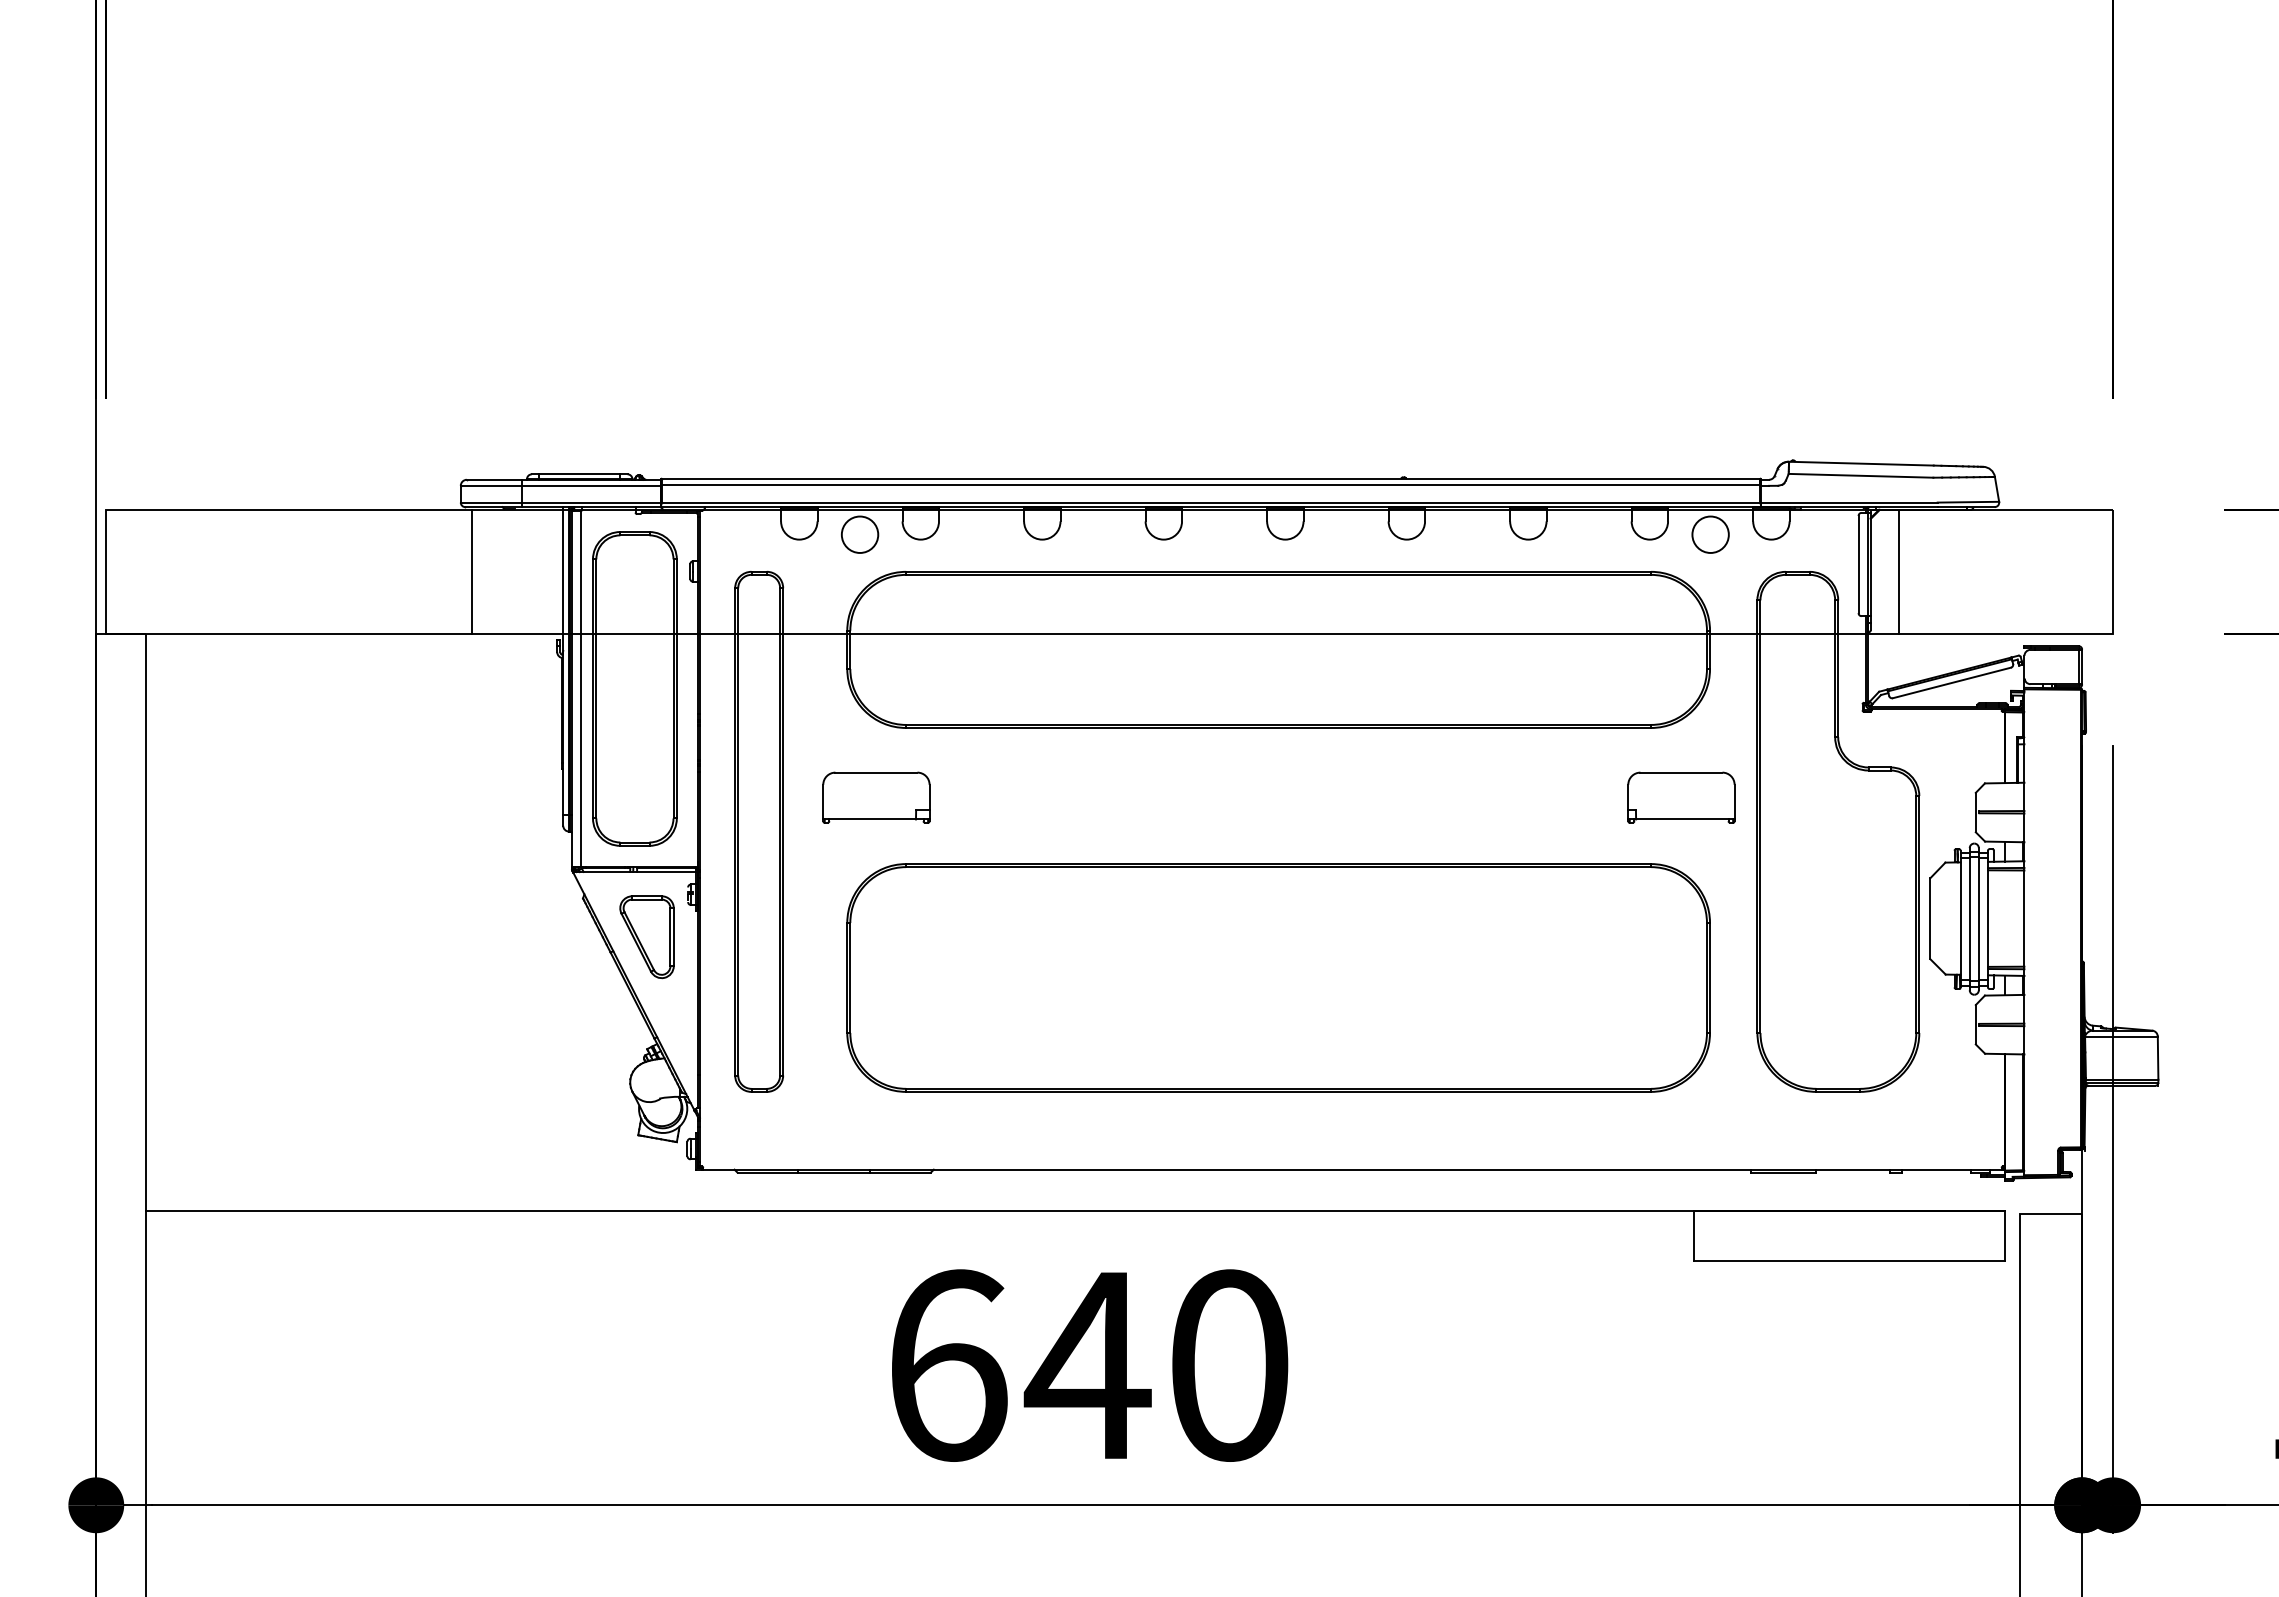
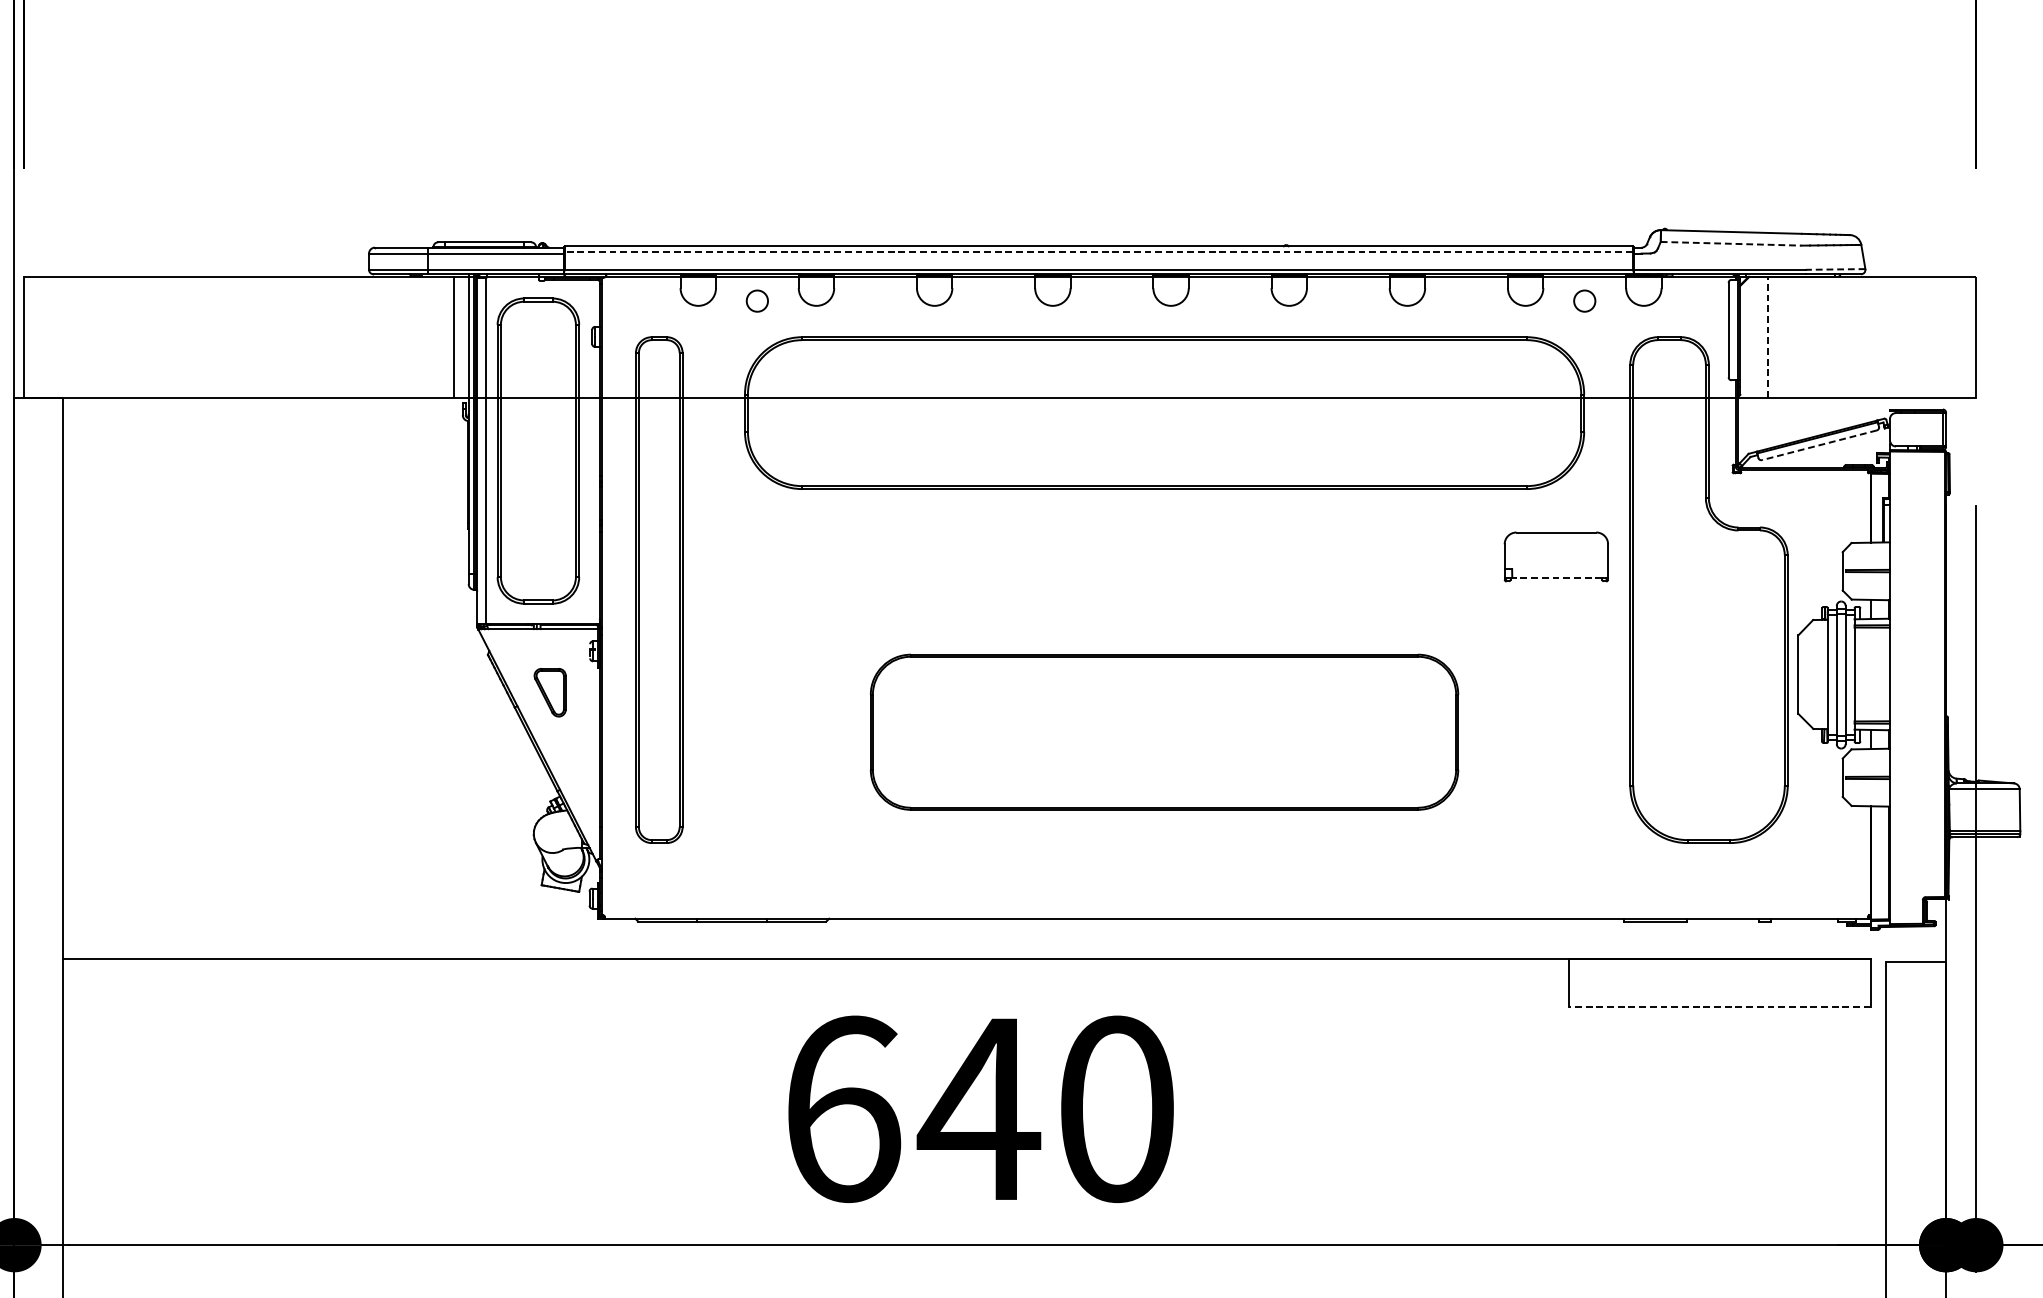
line: (1861, 475) -> (1731, 243), solid -> dashed
line: (1211, 484) -> (1099, 252), solid -> dashed
line: (1968, 502) -> (1835, 269), solid -> dashed
circle: (859, 534) -> (756, 300), size x0.6
circle: (1710, 534) -> (1584, 300), size x0.6
line: (471, 571) -> (453, 336), moved
line: (1899, 571) -> (1768, 336), solid -> dashed
line: (1951, 682) -> (1819, 444), solid -> dashed
part: (876, 797) -> (773, 556), removed
line: (1680, 819) -> (1555, 578), solid -> dashed
part: (646, 937) -> (549, 692), size x0.6
part: (1278, 977) -> (1164, 731), size x0.7
line: (1848, 1260) -> (1718, 1007), solid -> dashed

